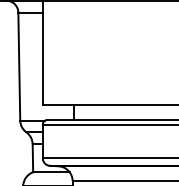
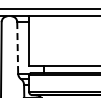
line: (18, 65) -> (17, 47), solid -> dashed

